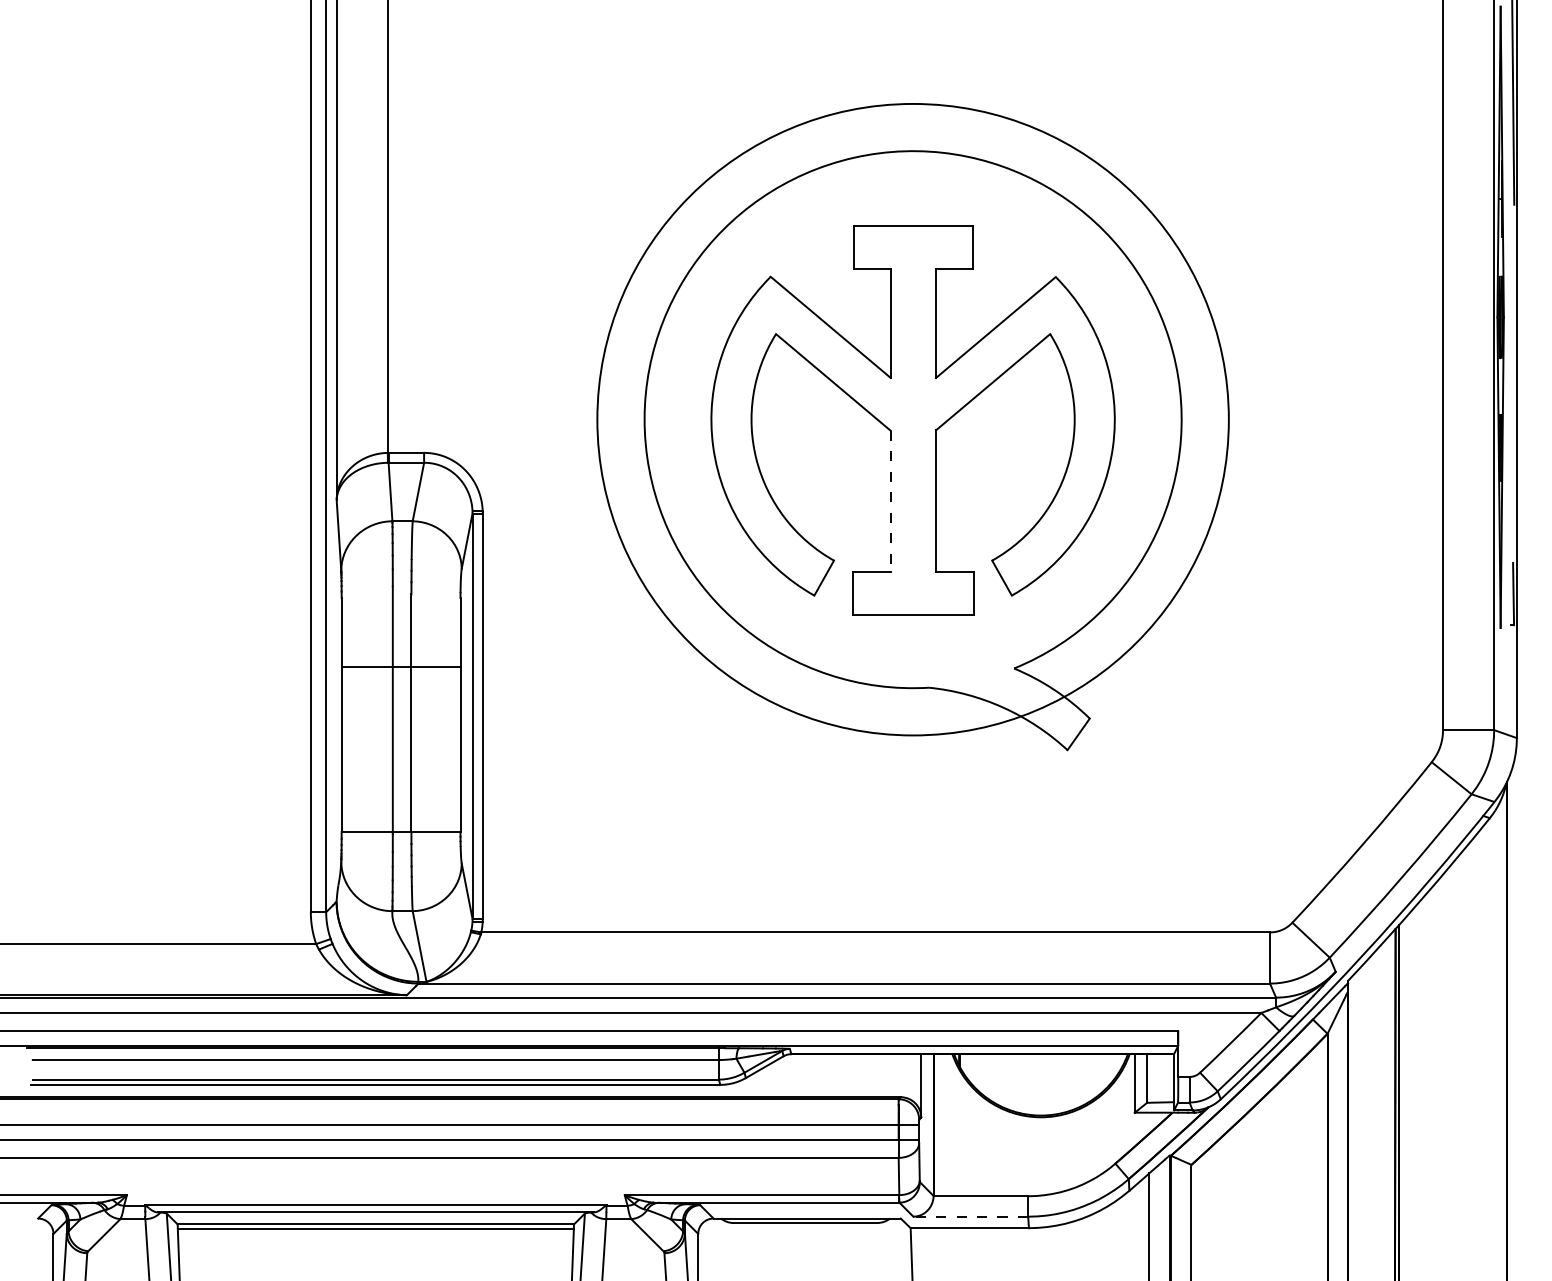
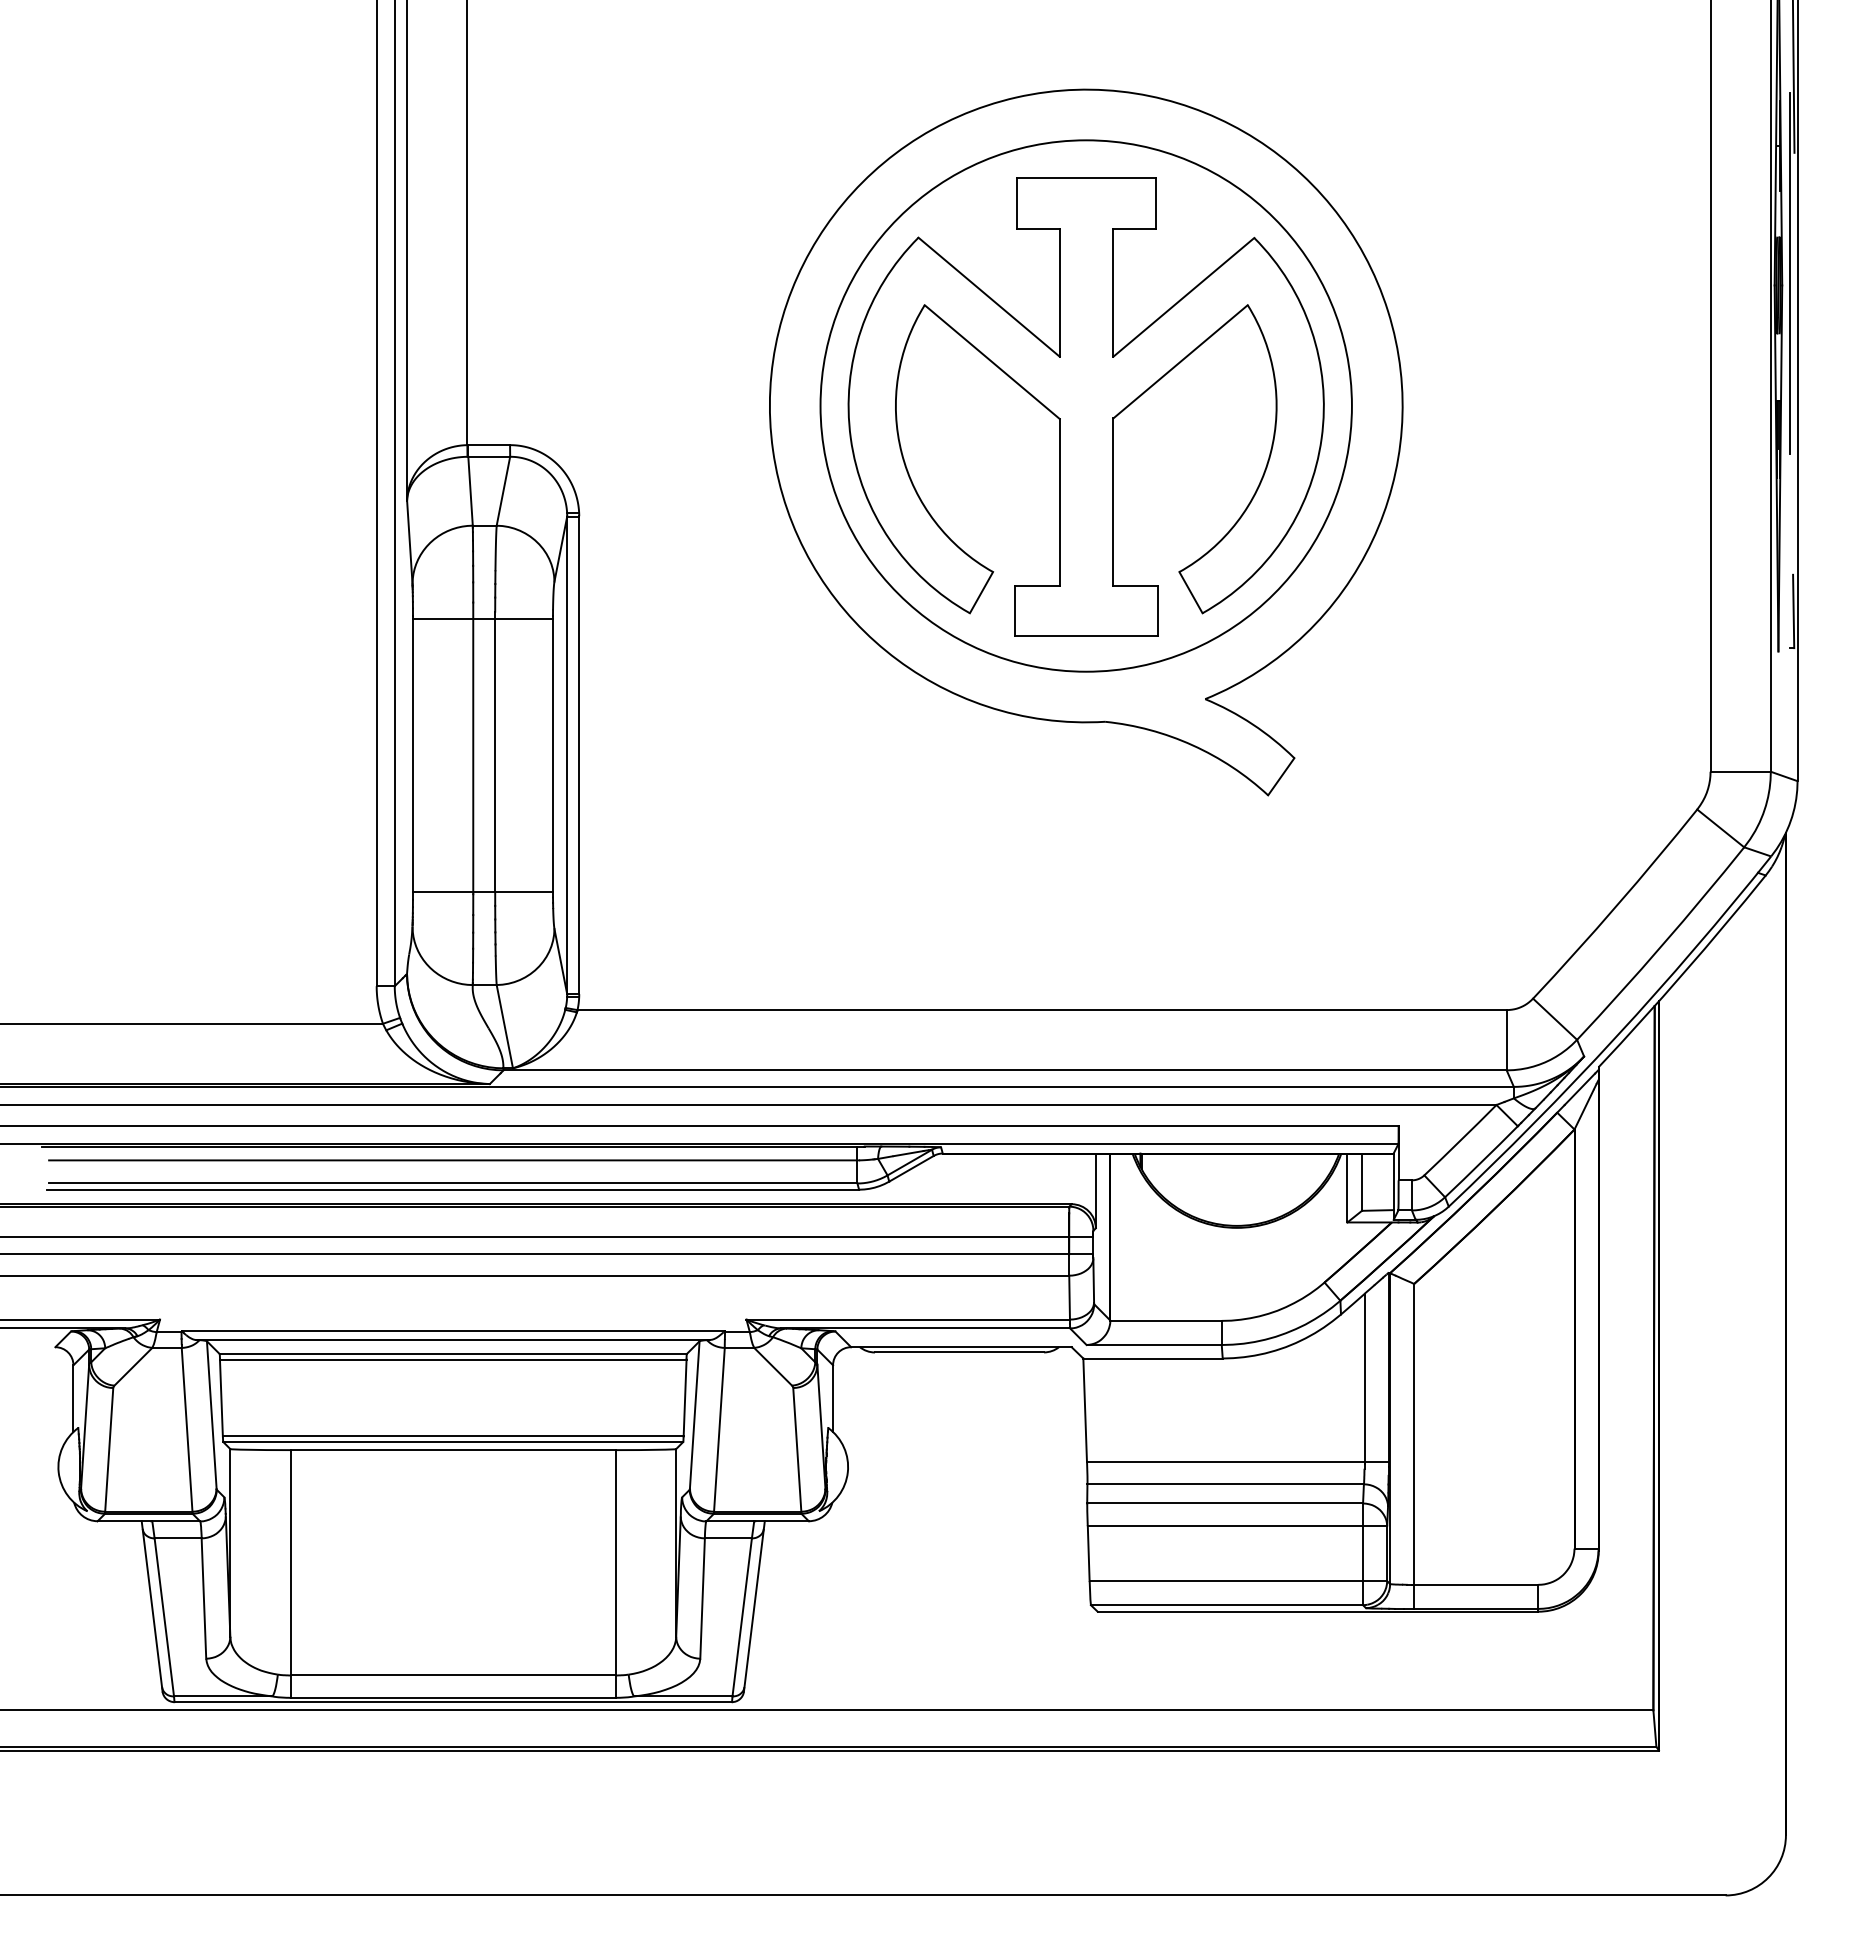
line: (1510, 307) -> (1790, 273), added
circle: (912, 419) -> (1085, 405), size x0.71
line: (890, 501) -> (1059, 502), dashed -> solid
line: (400, 667) -> (482, 618), moved
line: (971, 1217) -> (1154, 1345), dashed -> solid

